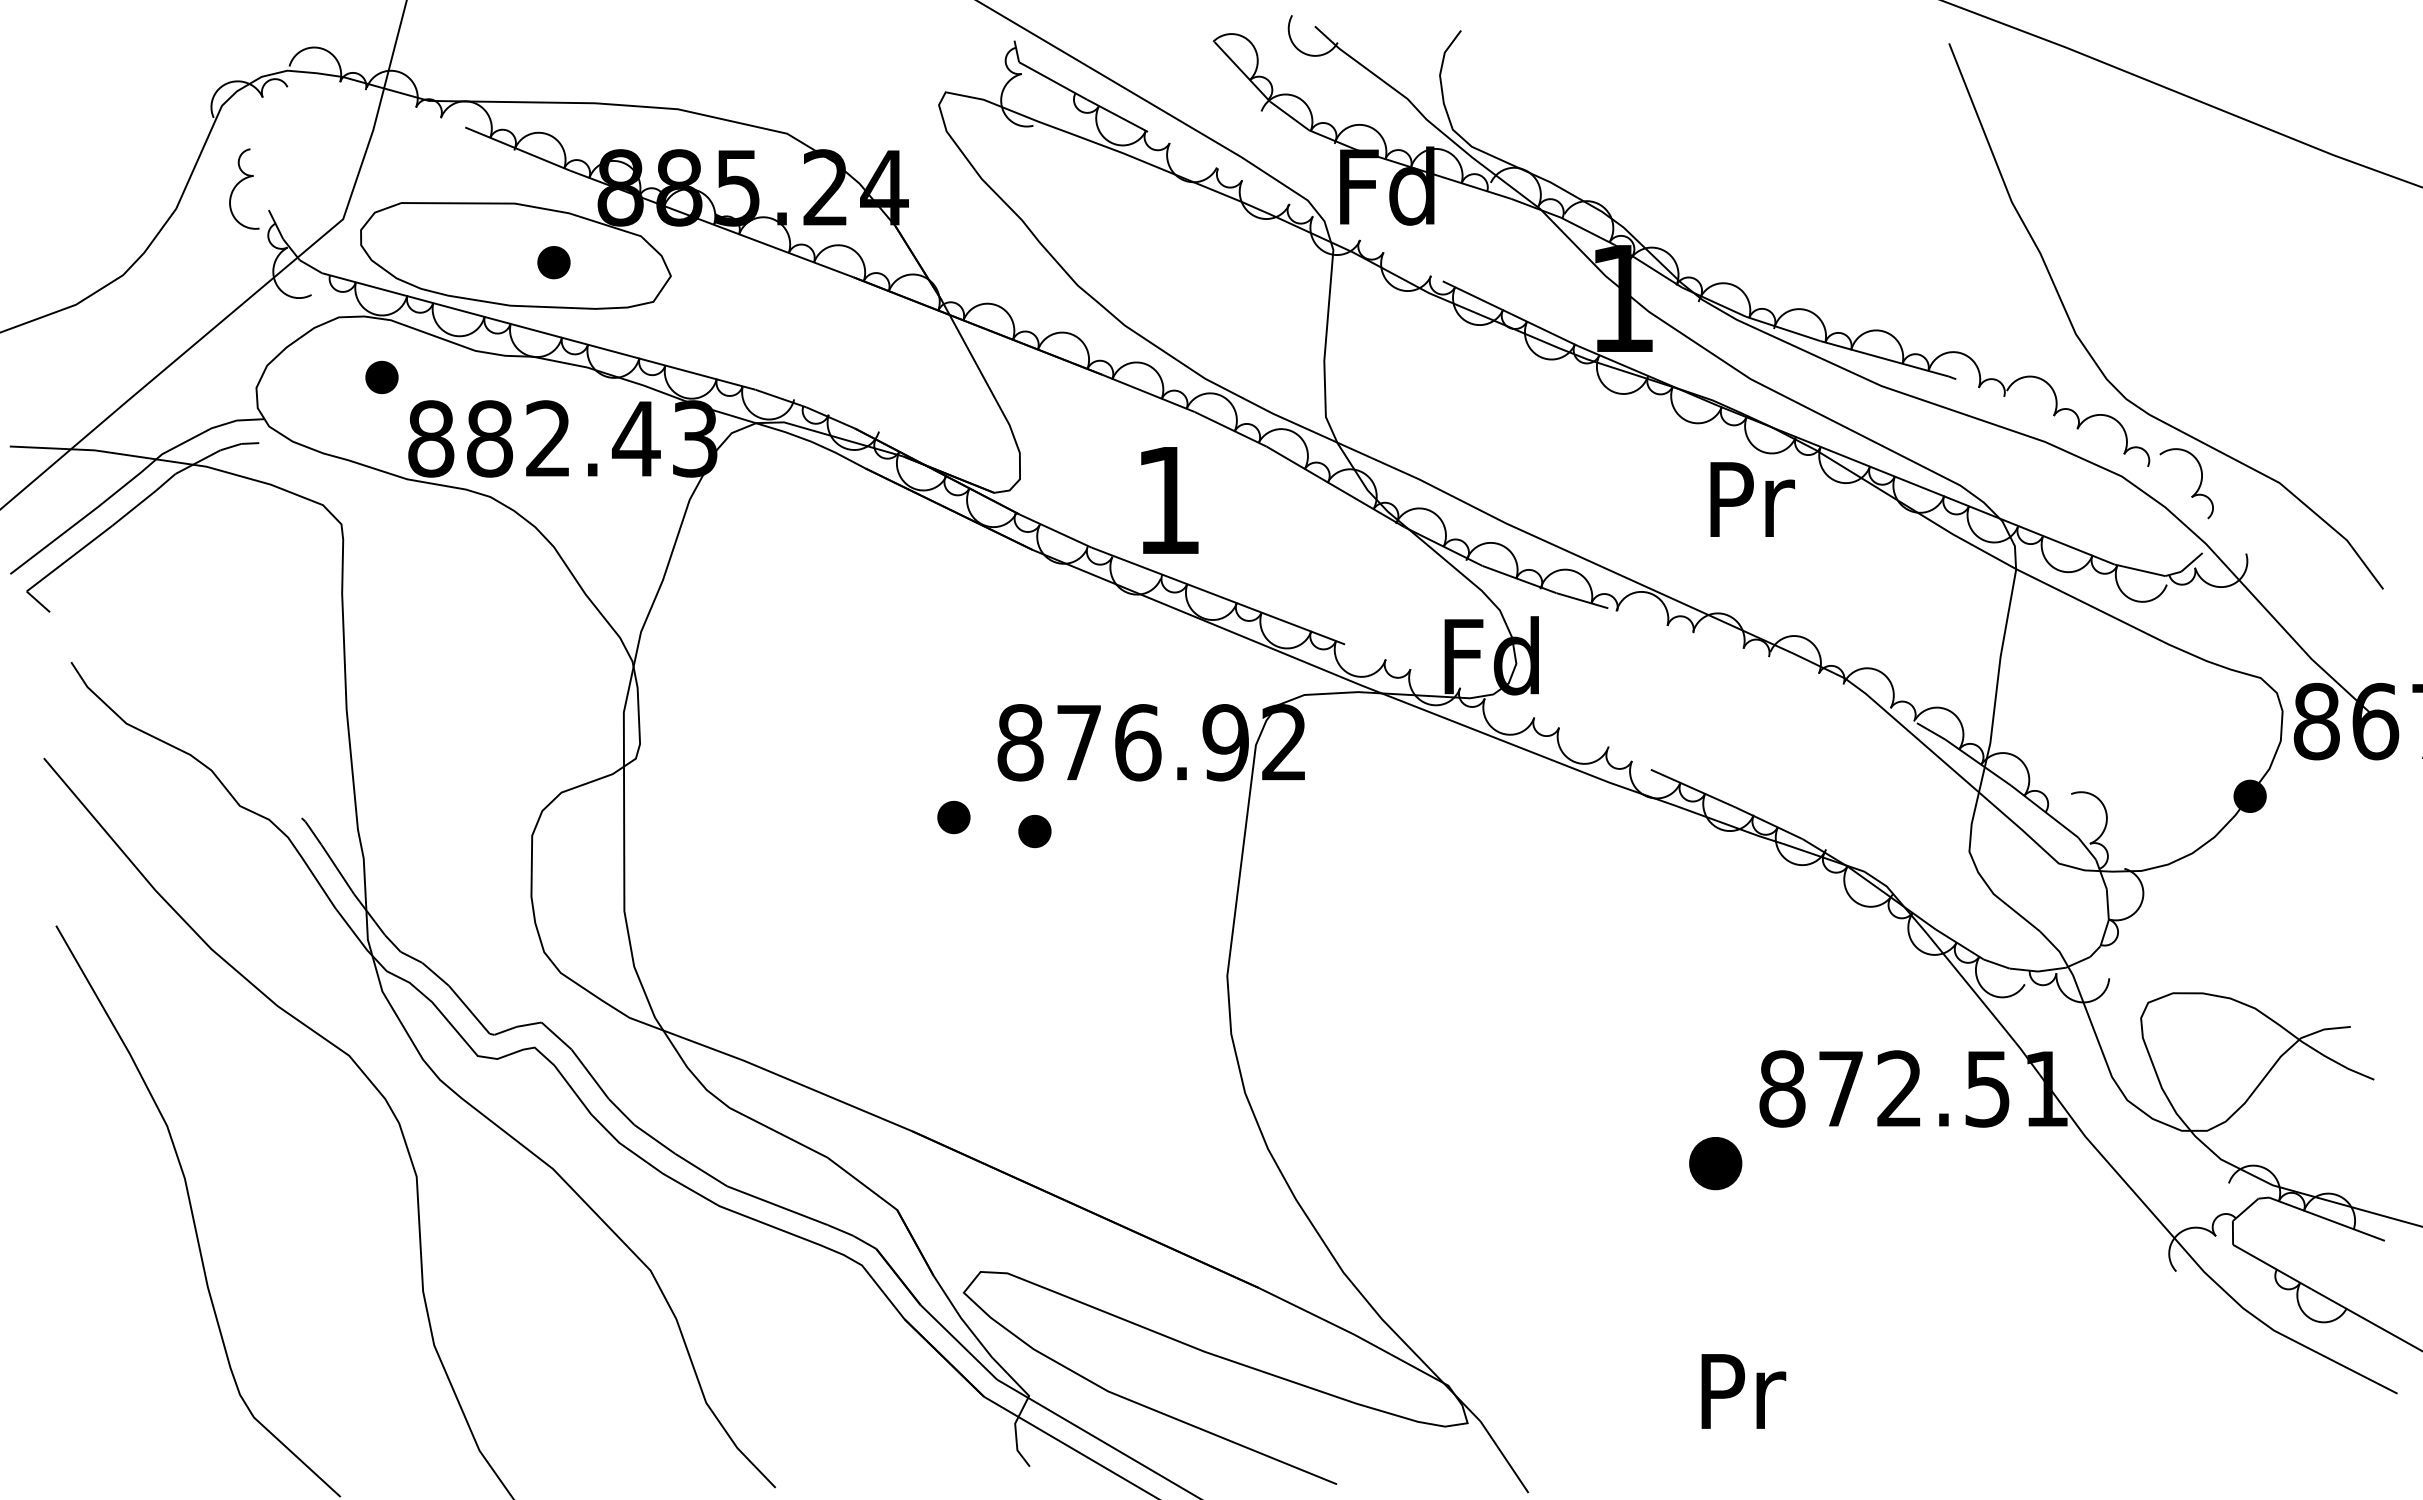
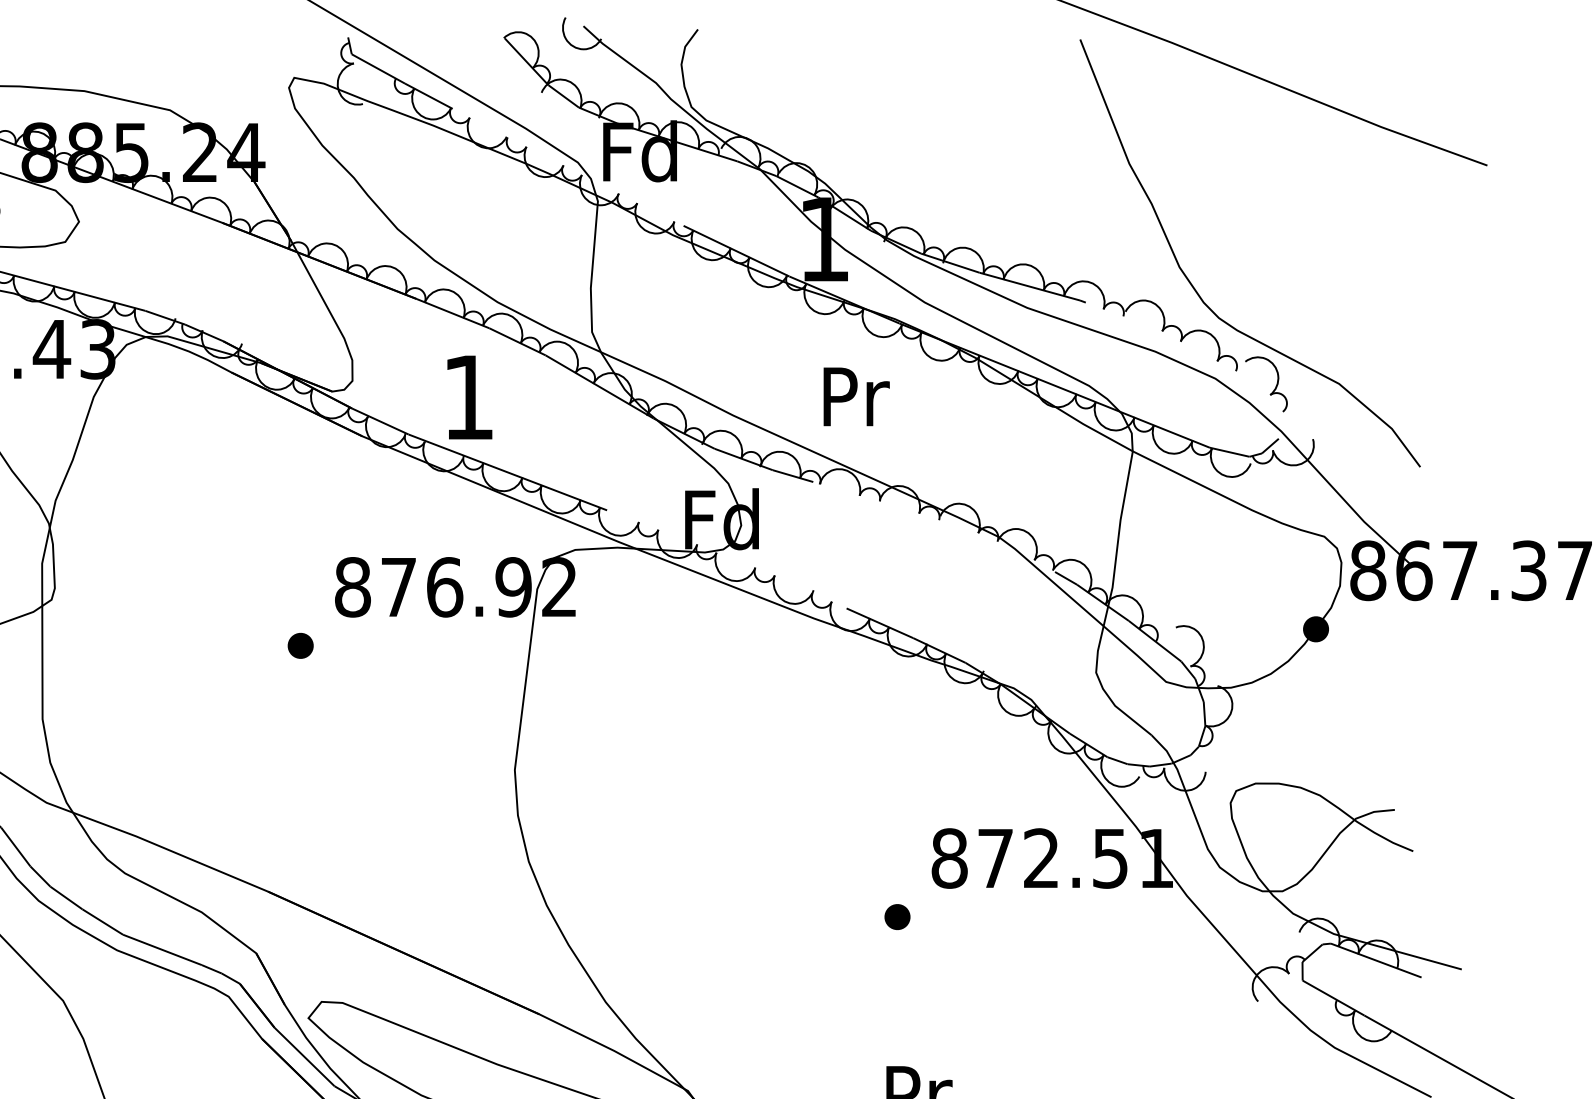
text: (1752, 499) -> (856, 396), moved
part: (1034, 831) -> (363, 656), removed
part: (1715, 1163) -> (897, 916), size x0.62

